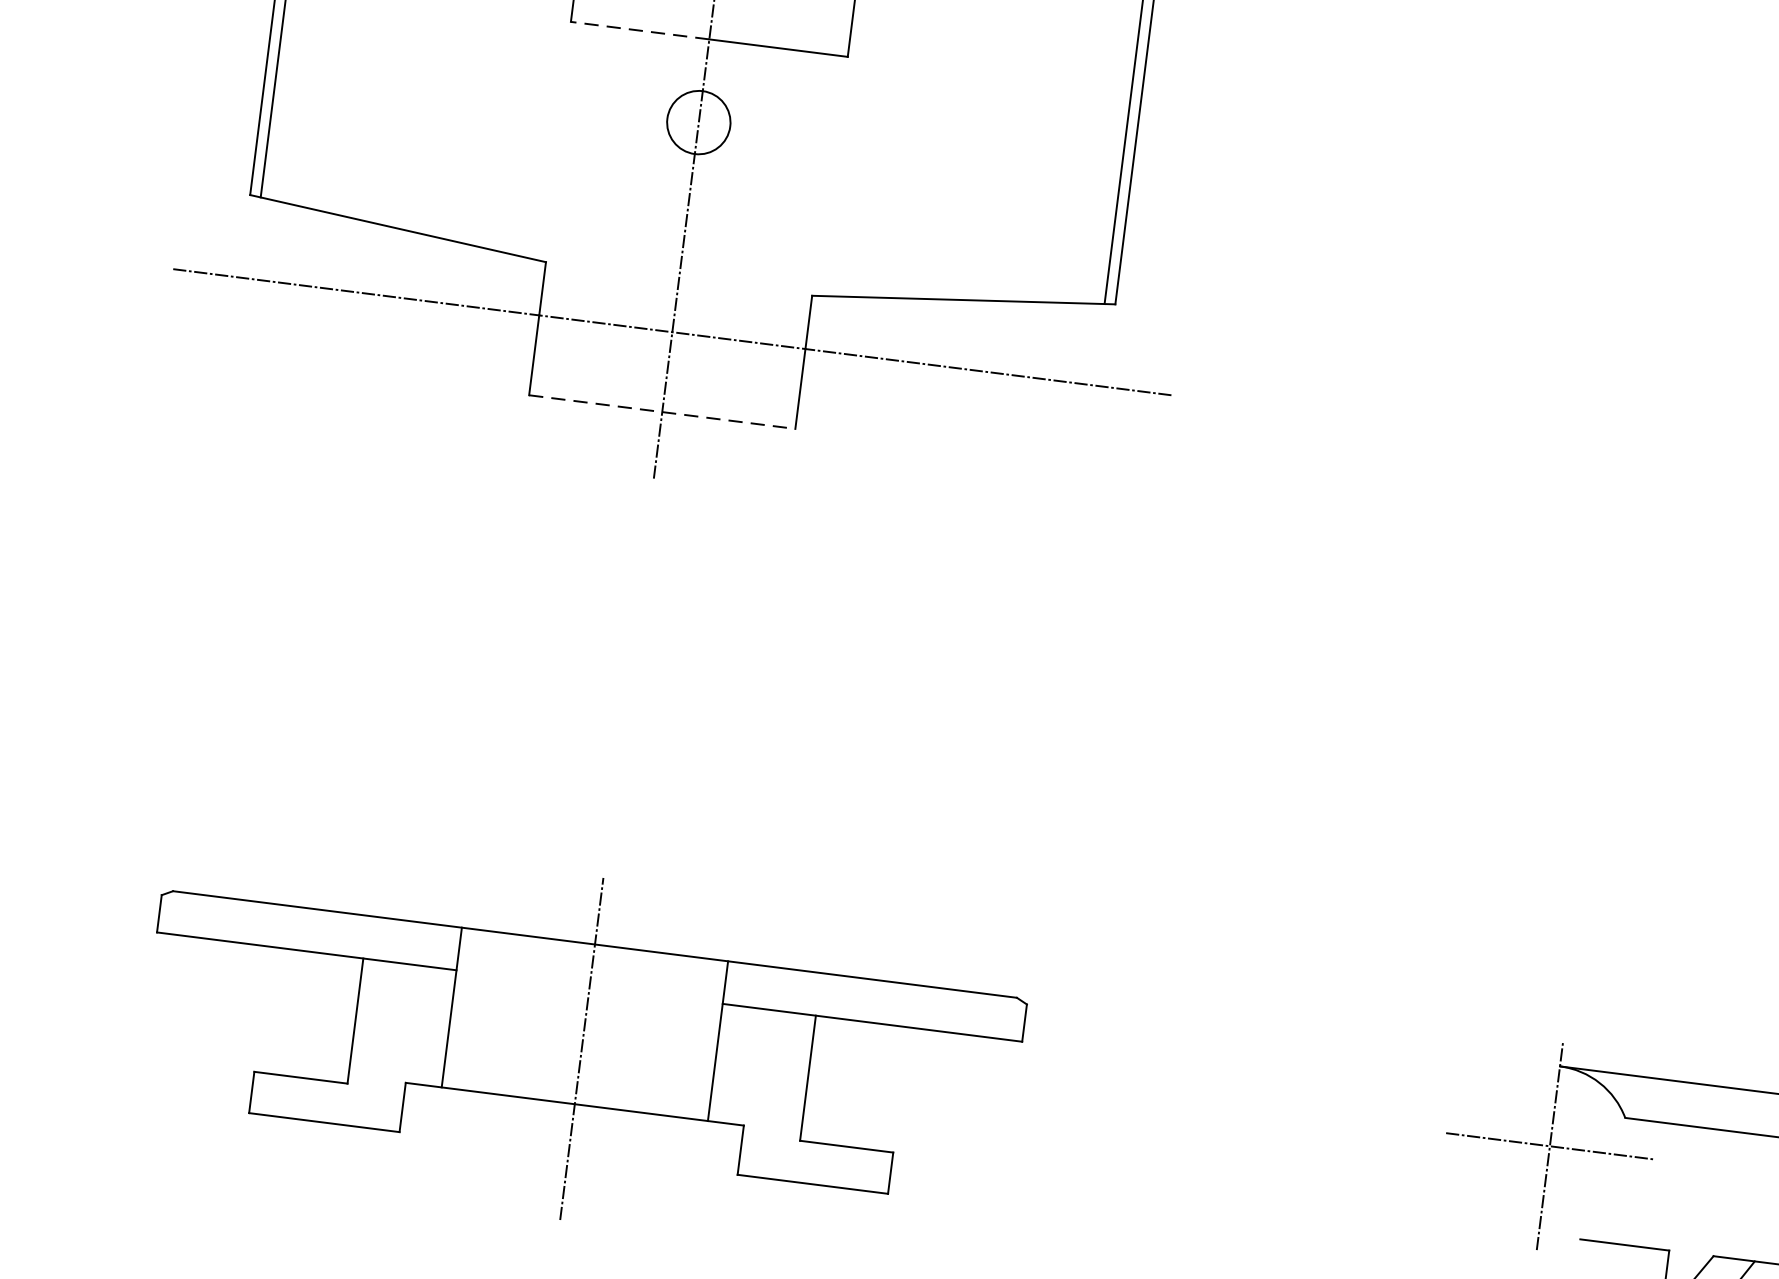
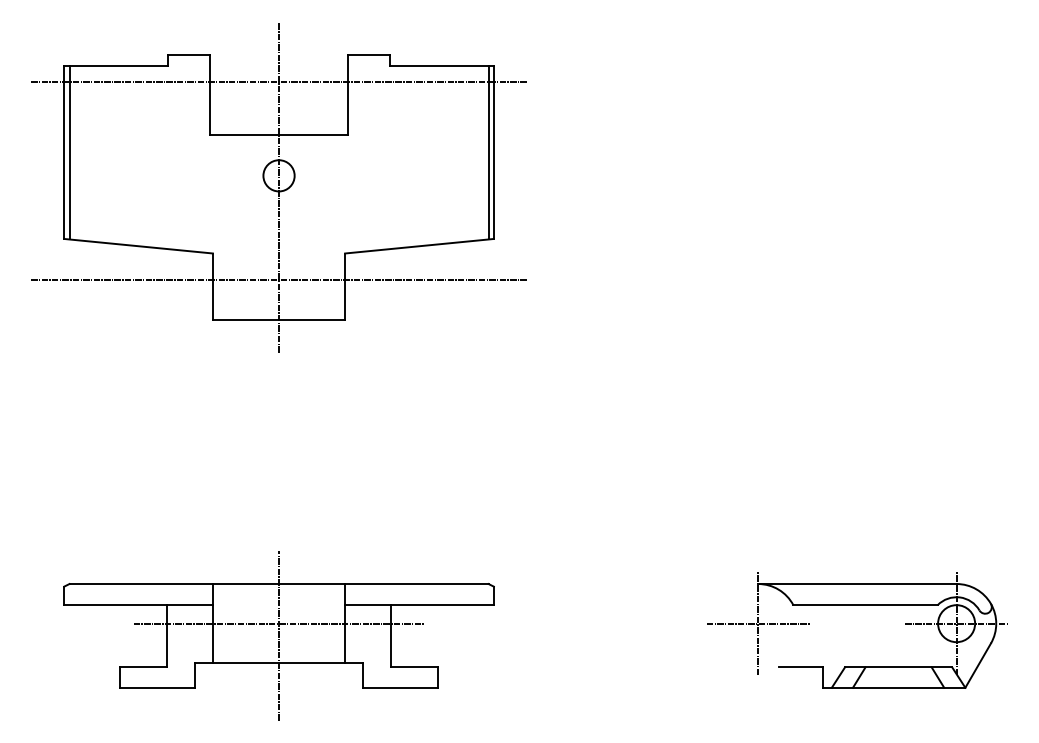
line: (639, 30) -> (244, 134), dashed -> solid
line: (663, 411) -> (279, 319), dashed -> solid
line: (583, 1023) -> (278, 623), added

